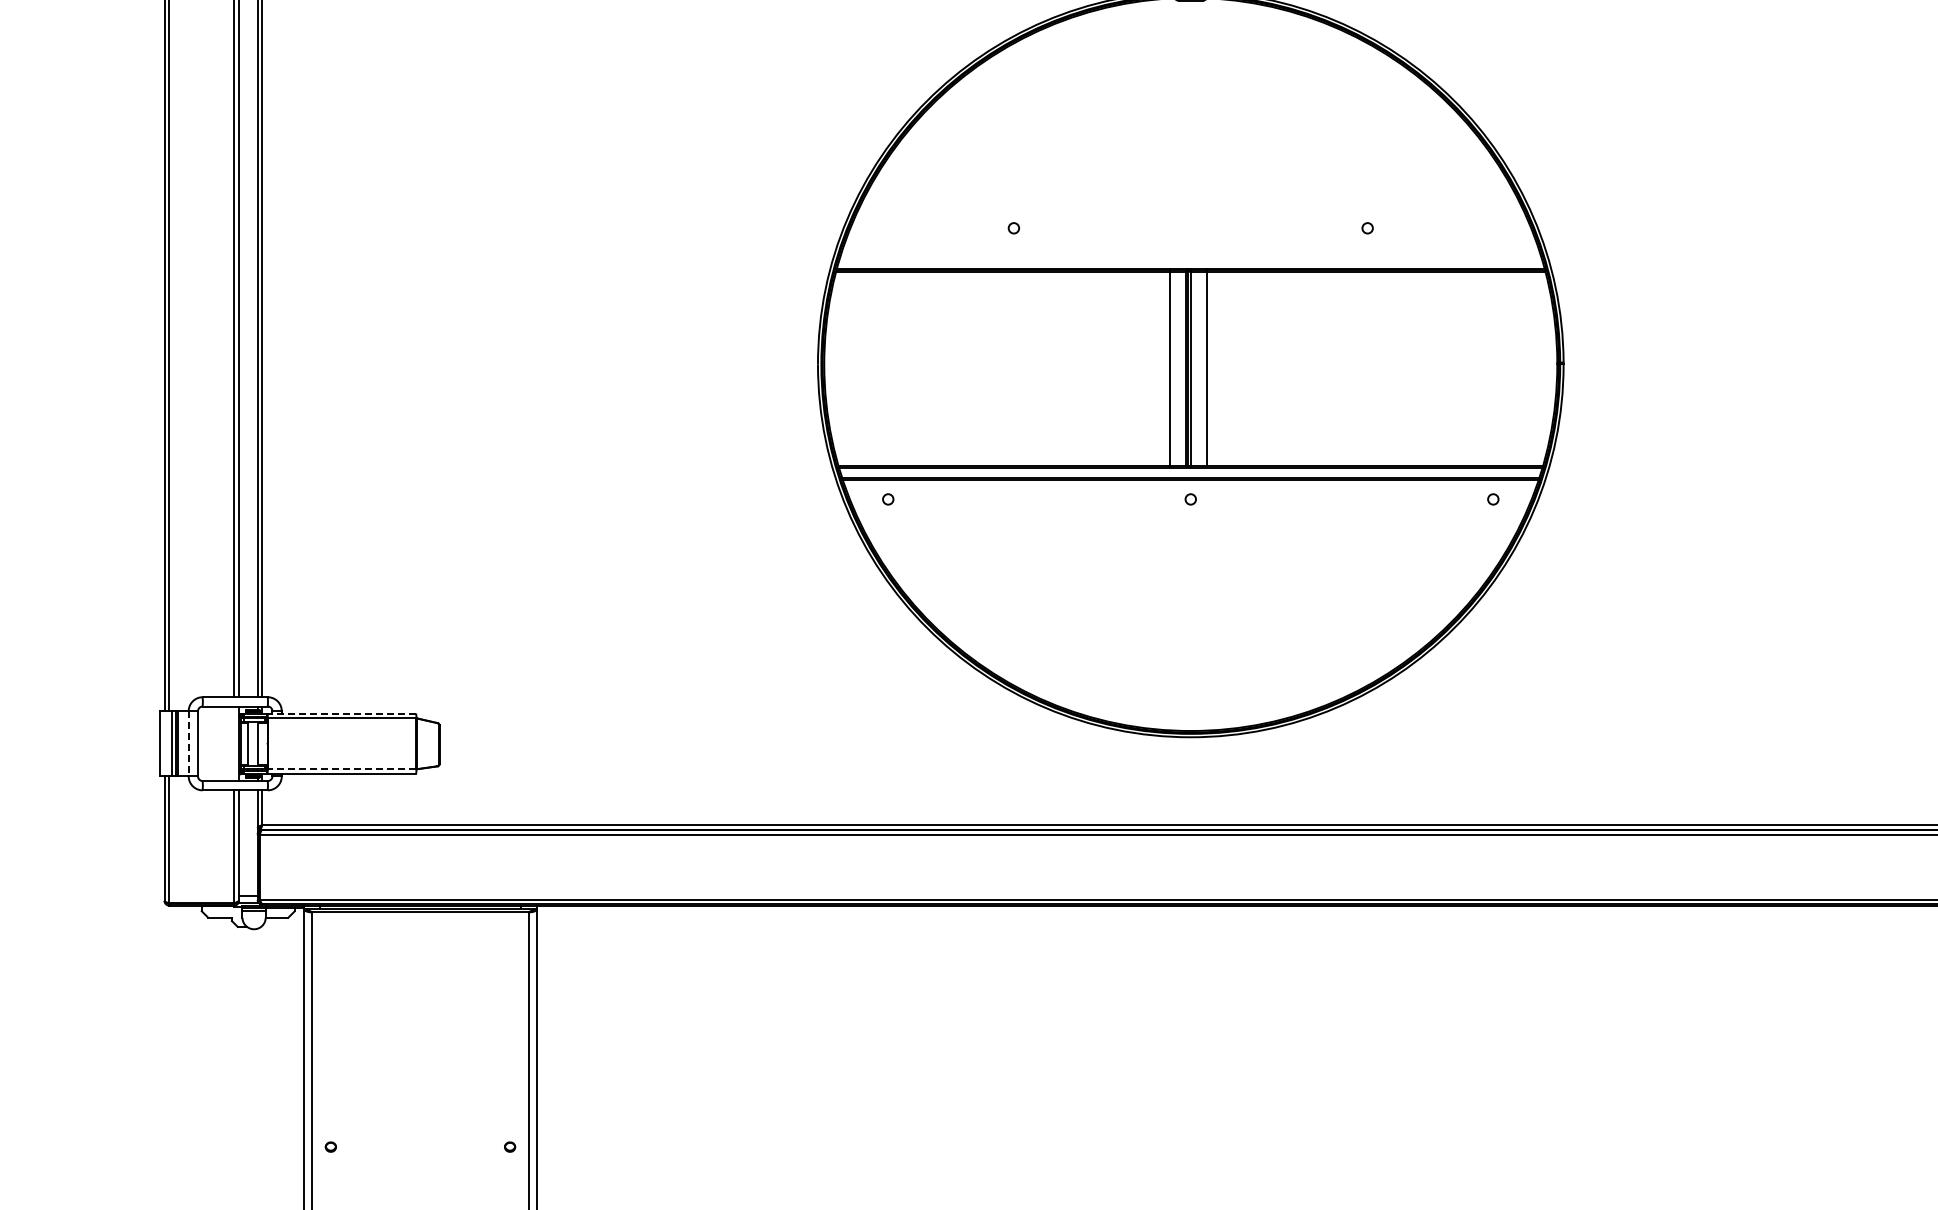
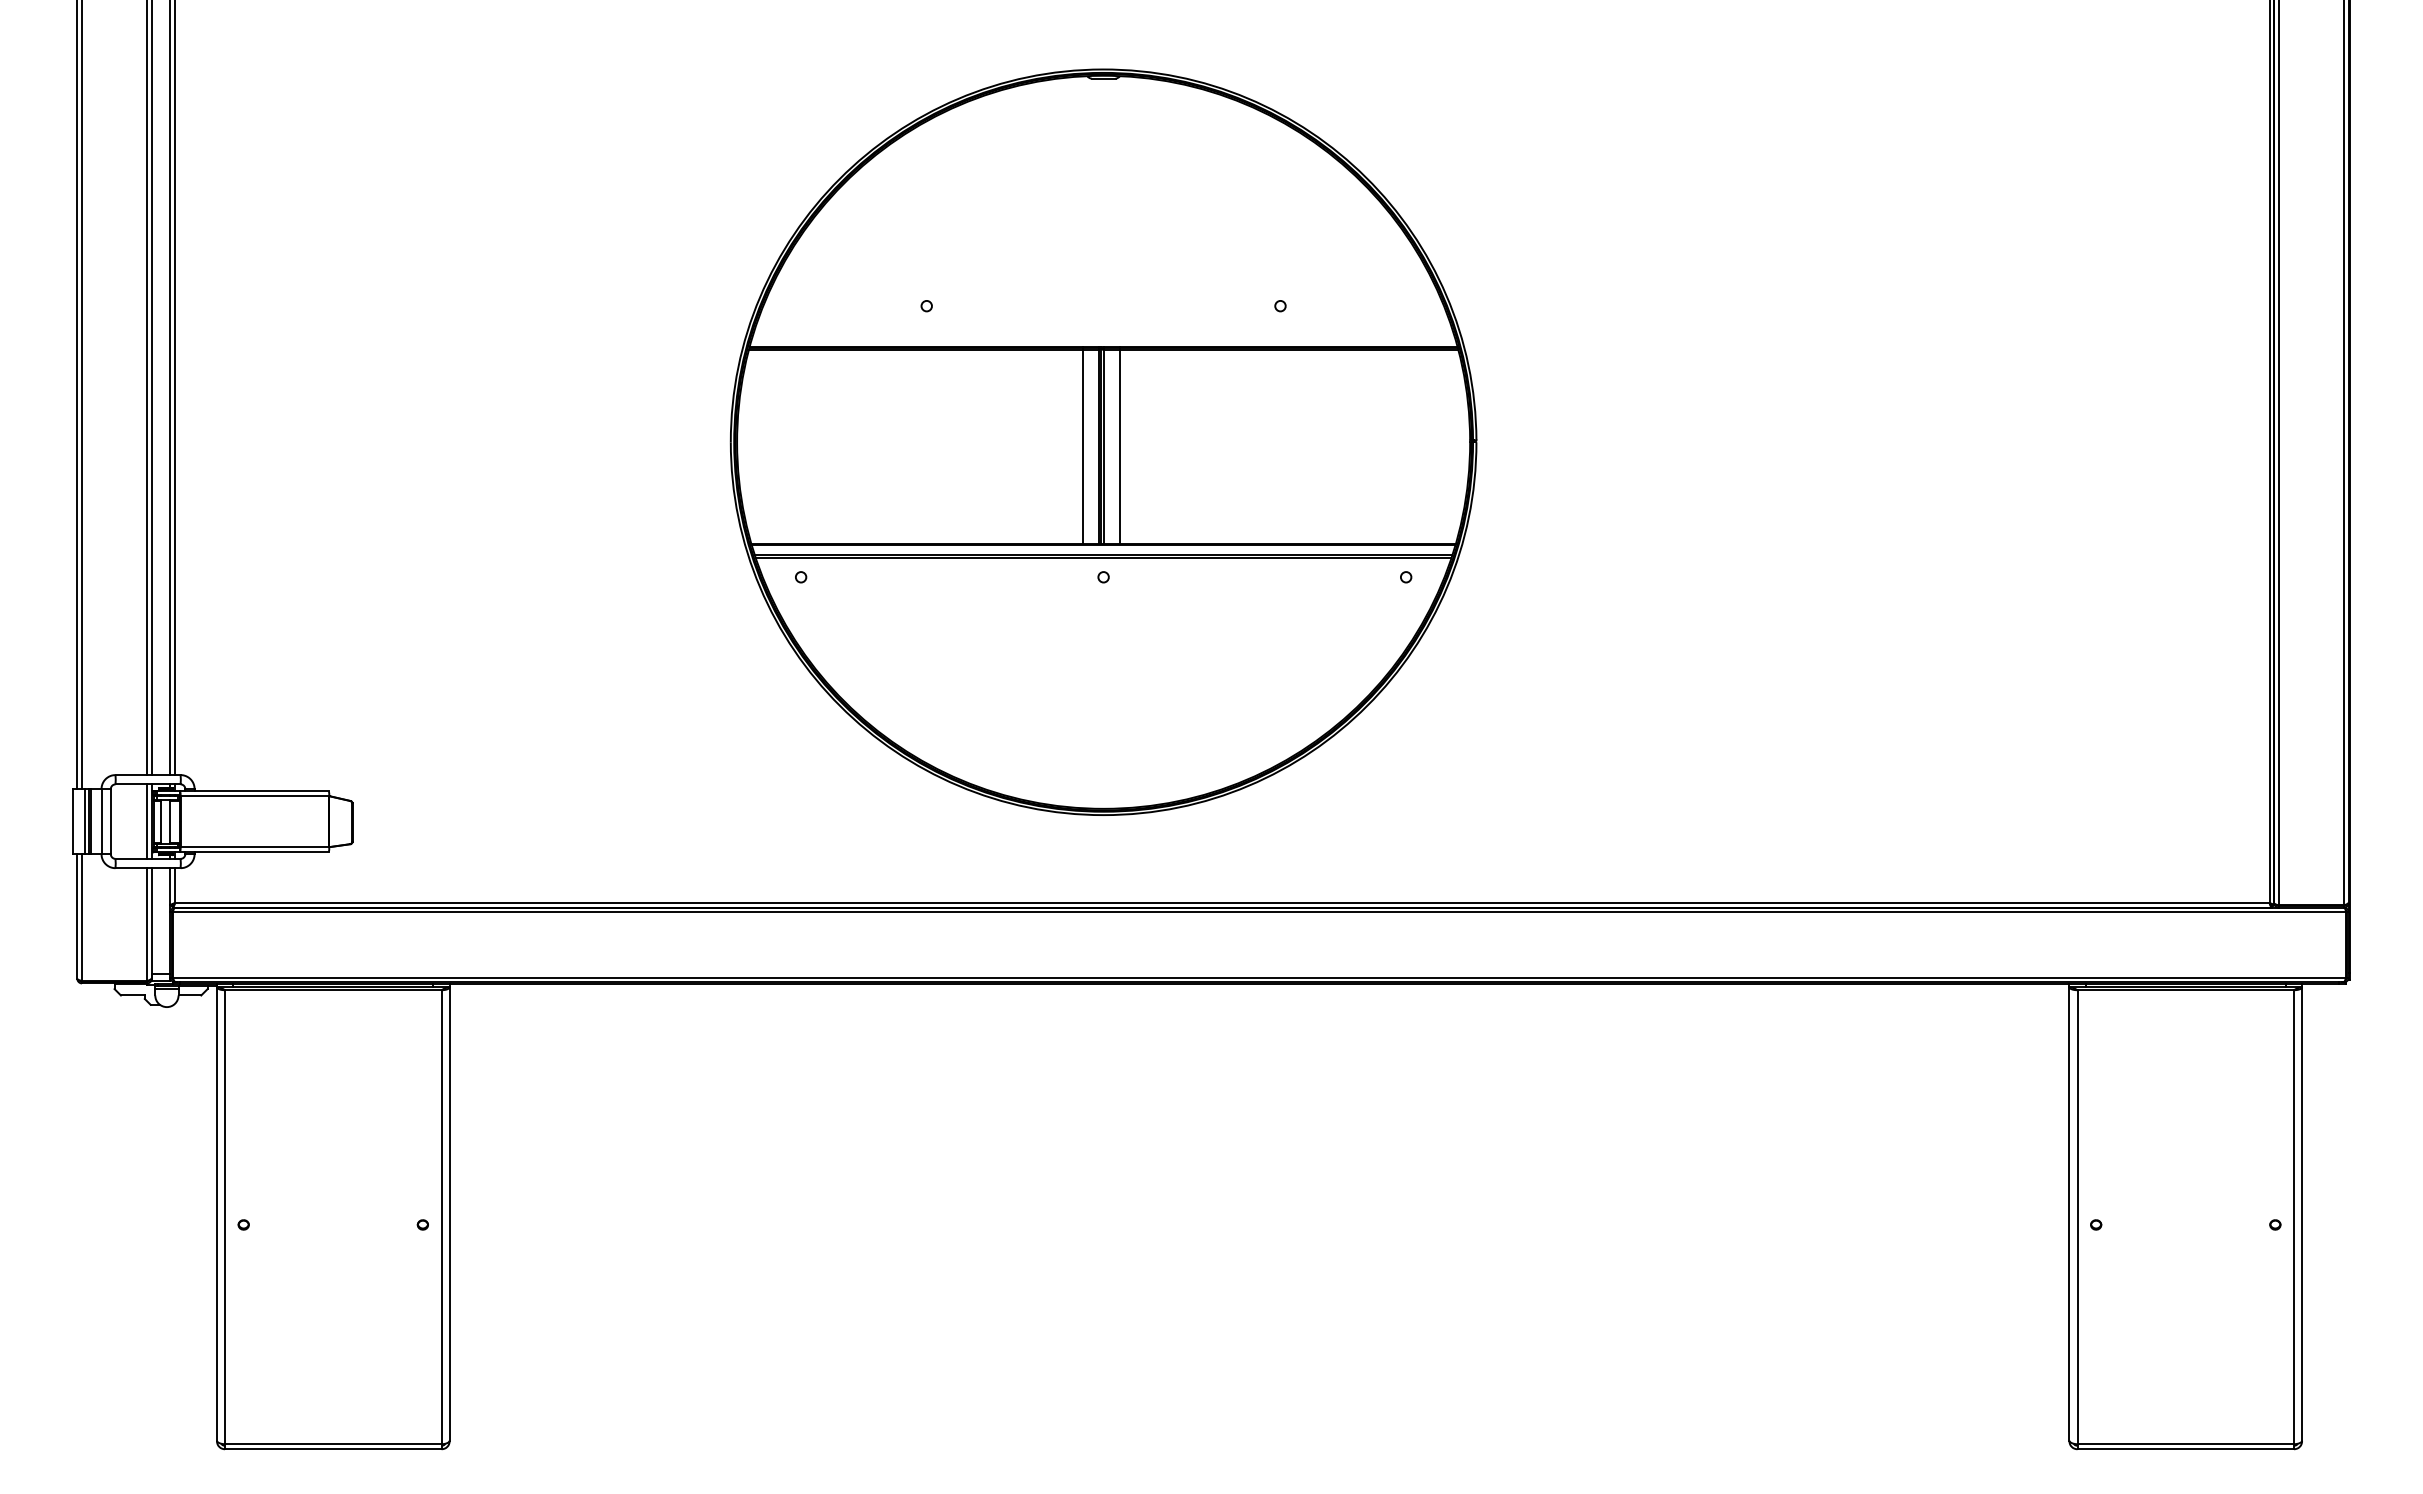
line: (341, 713) -> (254, 791), dashed -> solid
line: (188, 743) -> (101, 821), dashed -> solid
line: (234, 743) -> (147, 821), added
line: (341, 769) -> (254, 847), dashed -> solid

